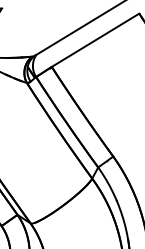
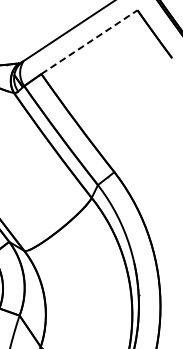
line: (95, 40) -> (89, 42), solid -> dashed

